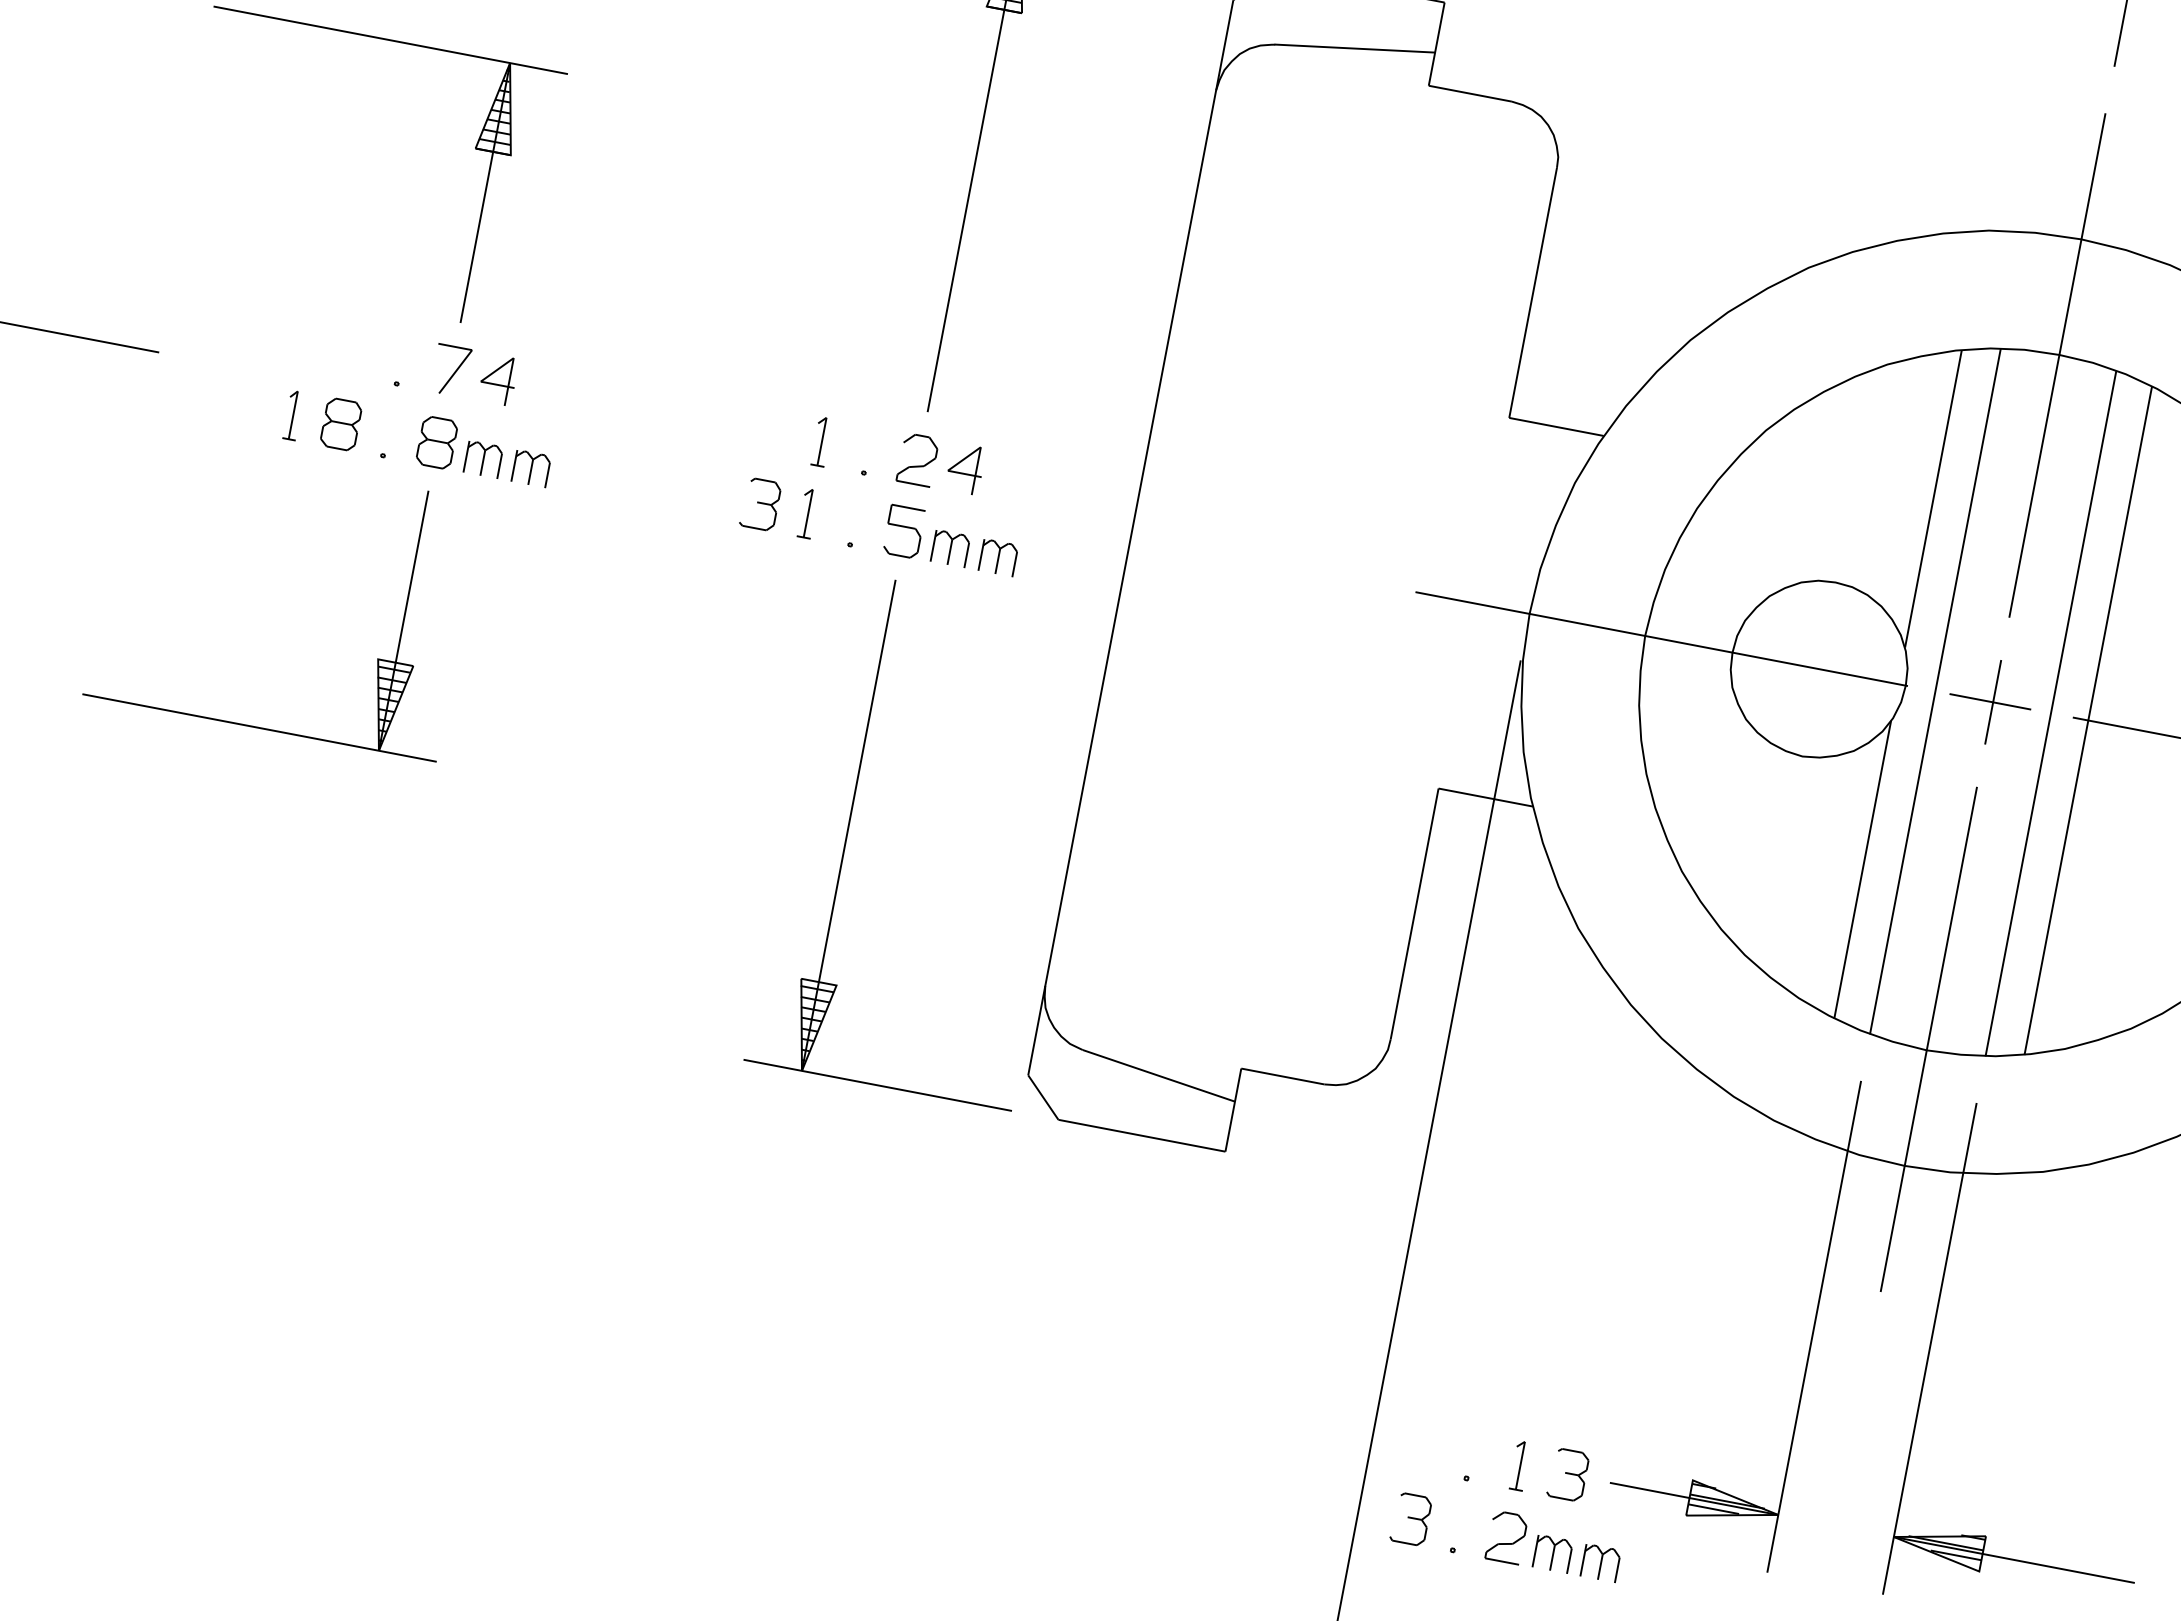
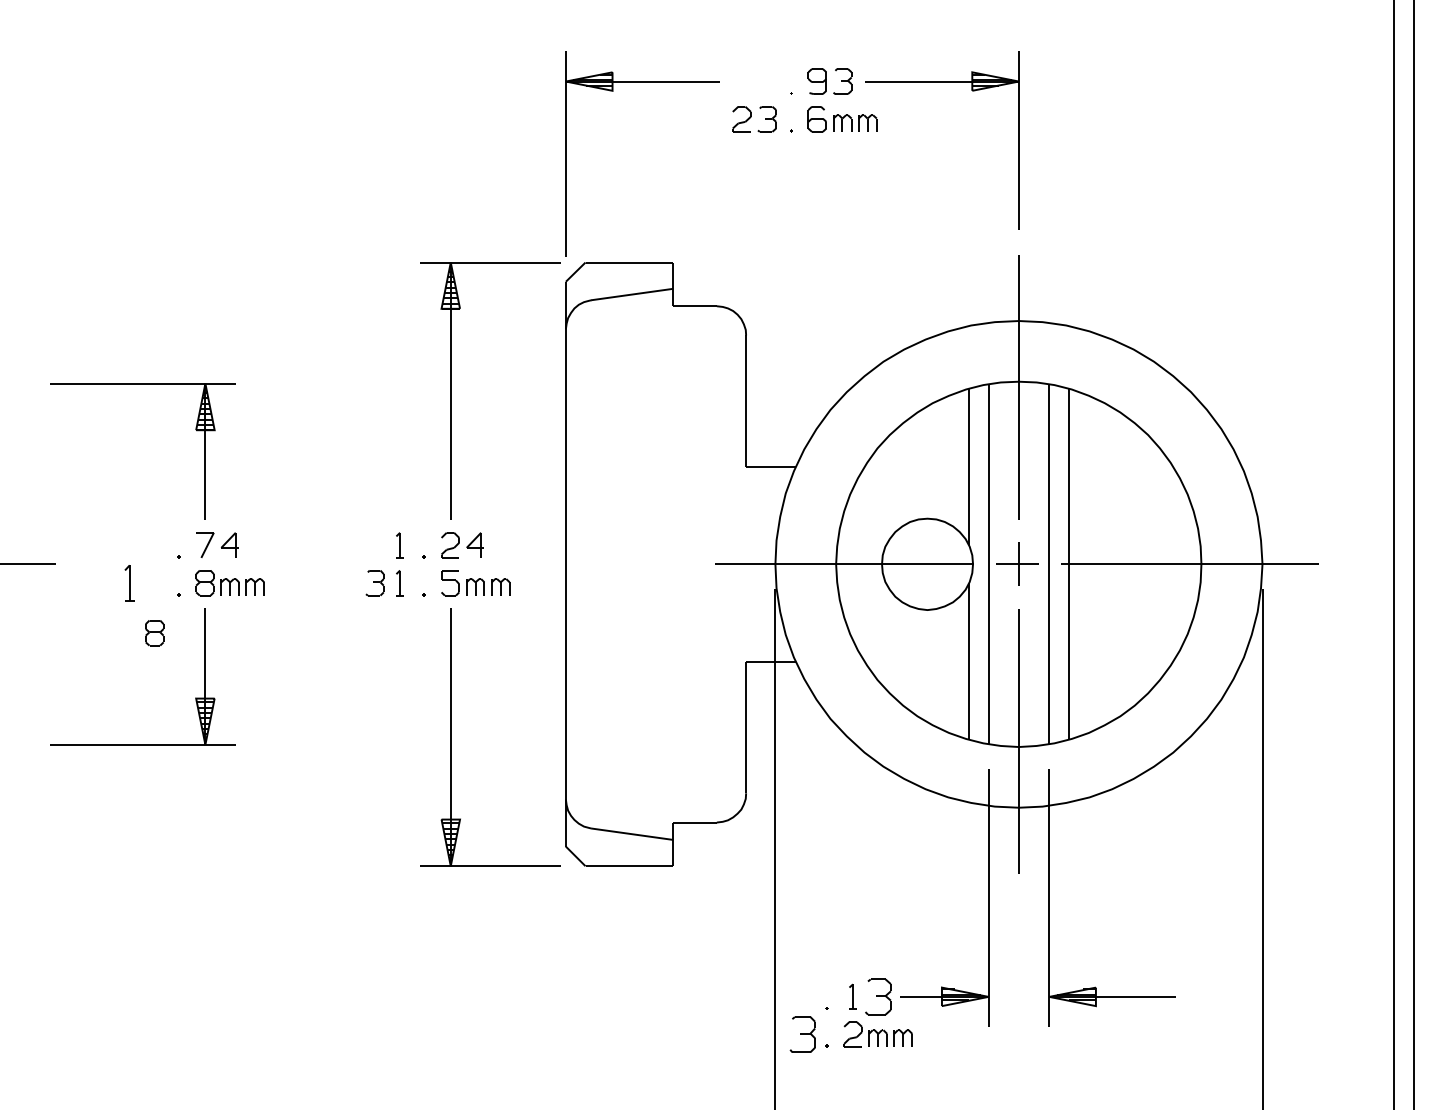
part: (291, 415) -> (128, 583), size x1.4
part: (340, 425) -> (154, 633), moved
part: (1566, 1473) -> (877, 996), size x1.4
part: (1410, 1518) -> (802, 1034), size x1.4

